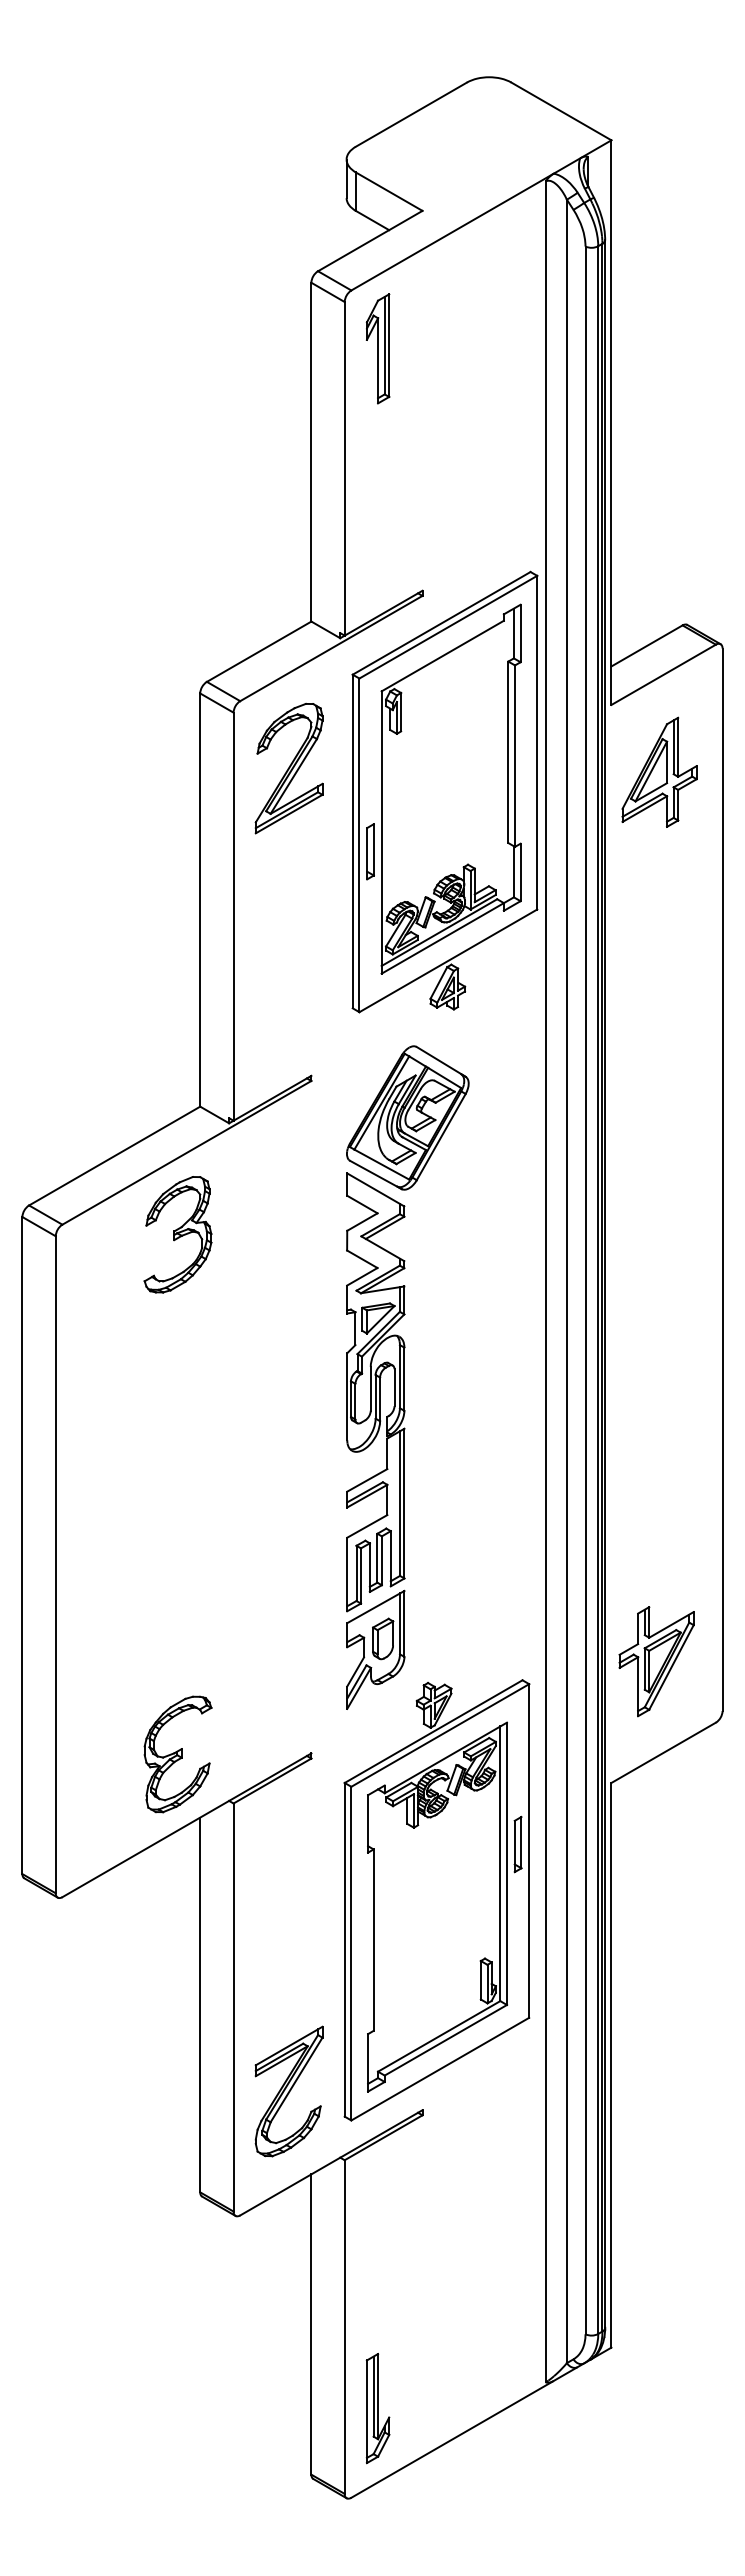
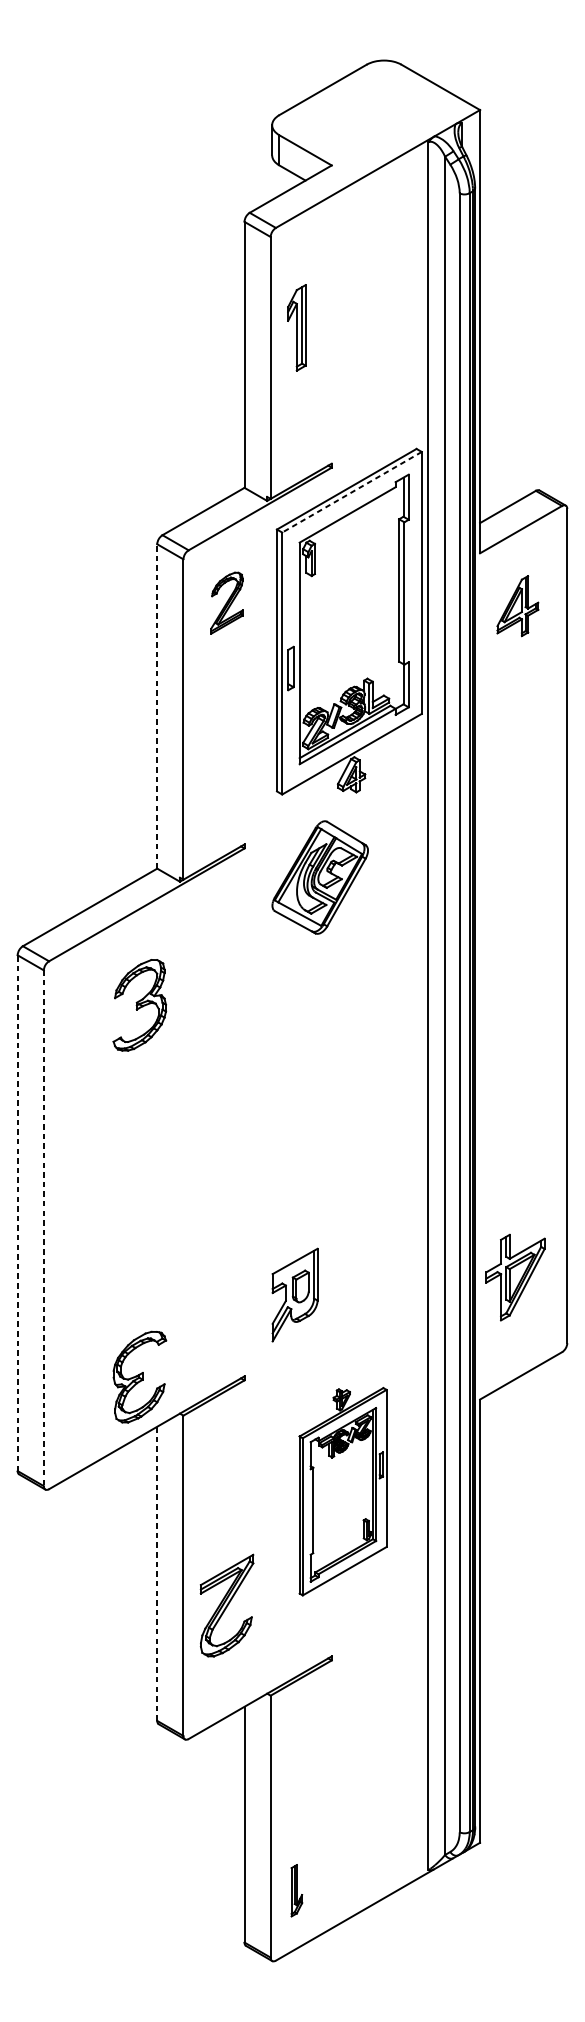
part: (377, 348) -> (296, 327), moved
line: (448, 627) -> (352, 492), solid -> dashed
part: (288, 768) -> (226, 603), size x0.6
part: (659, 771) -> (517, 605), size x0.7
line: (200, 900) -> (157, 706), solid -> dashed
part: (177, 1234) -> (139, 1005), moved
part: (375, 1392) -> (294, 1093), removed
line: (22, 1545) -> (17, 1213), solid -> dashed
line: (55, 1564) -> (43, 1228), solid -> dashed
part: (656, 1661) -> (515, 1277), moved
part: (436, 1900) -> (342, 1491), size x0.6
line: (200, 2004) -> (157, 1573), solid -> dashed
part: (288, 2091) -> (226, 1605), moved
part: (377, 2408) -> (296, 1890), size x0.6

